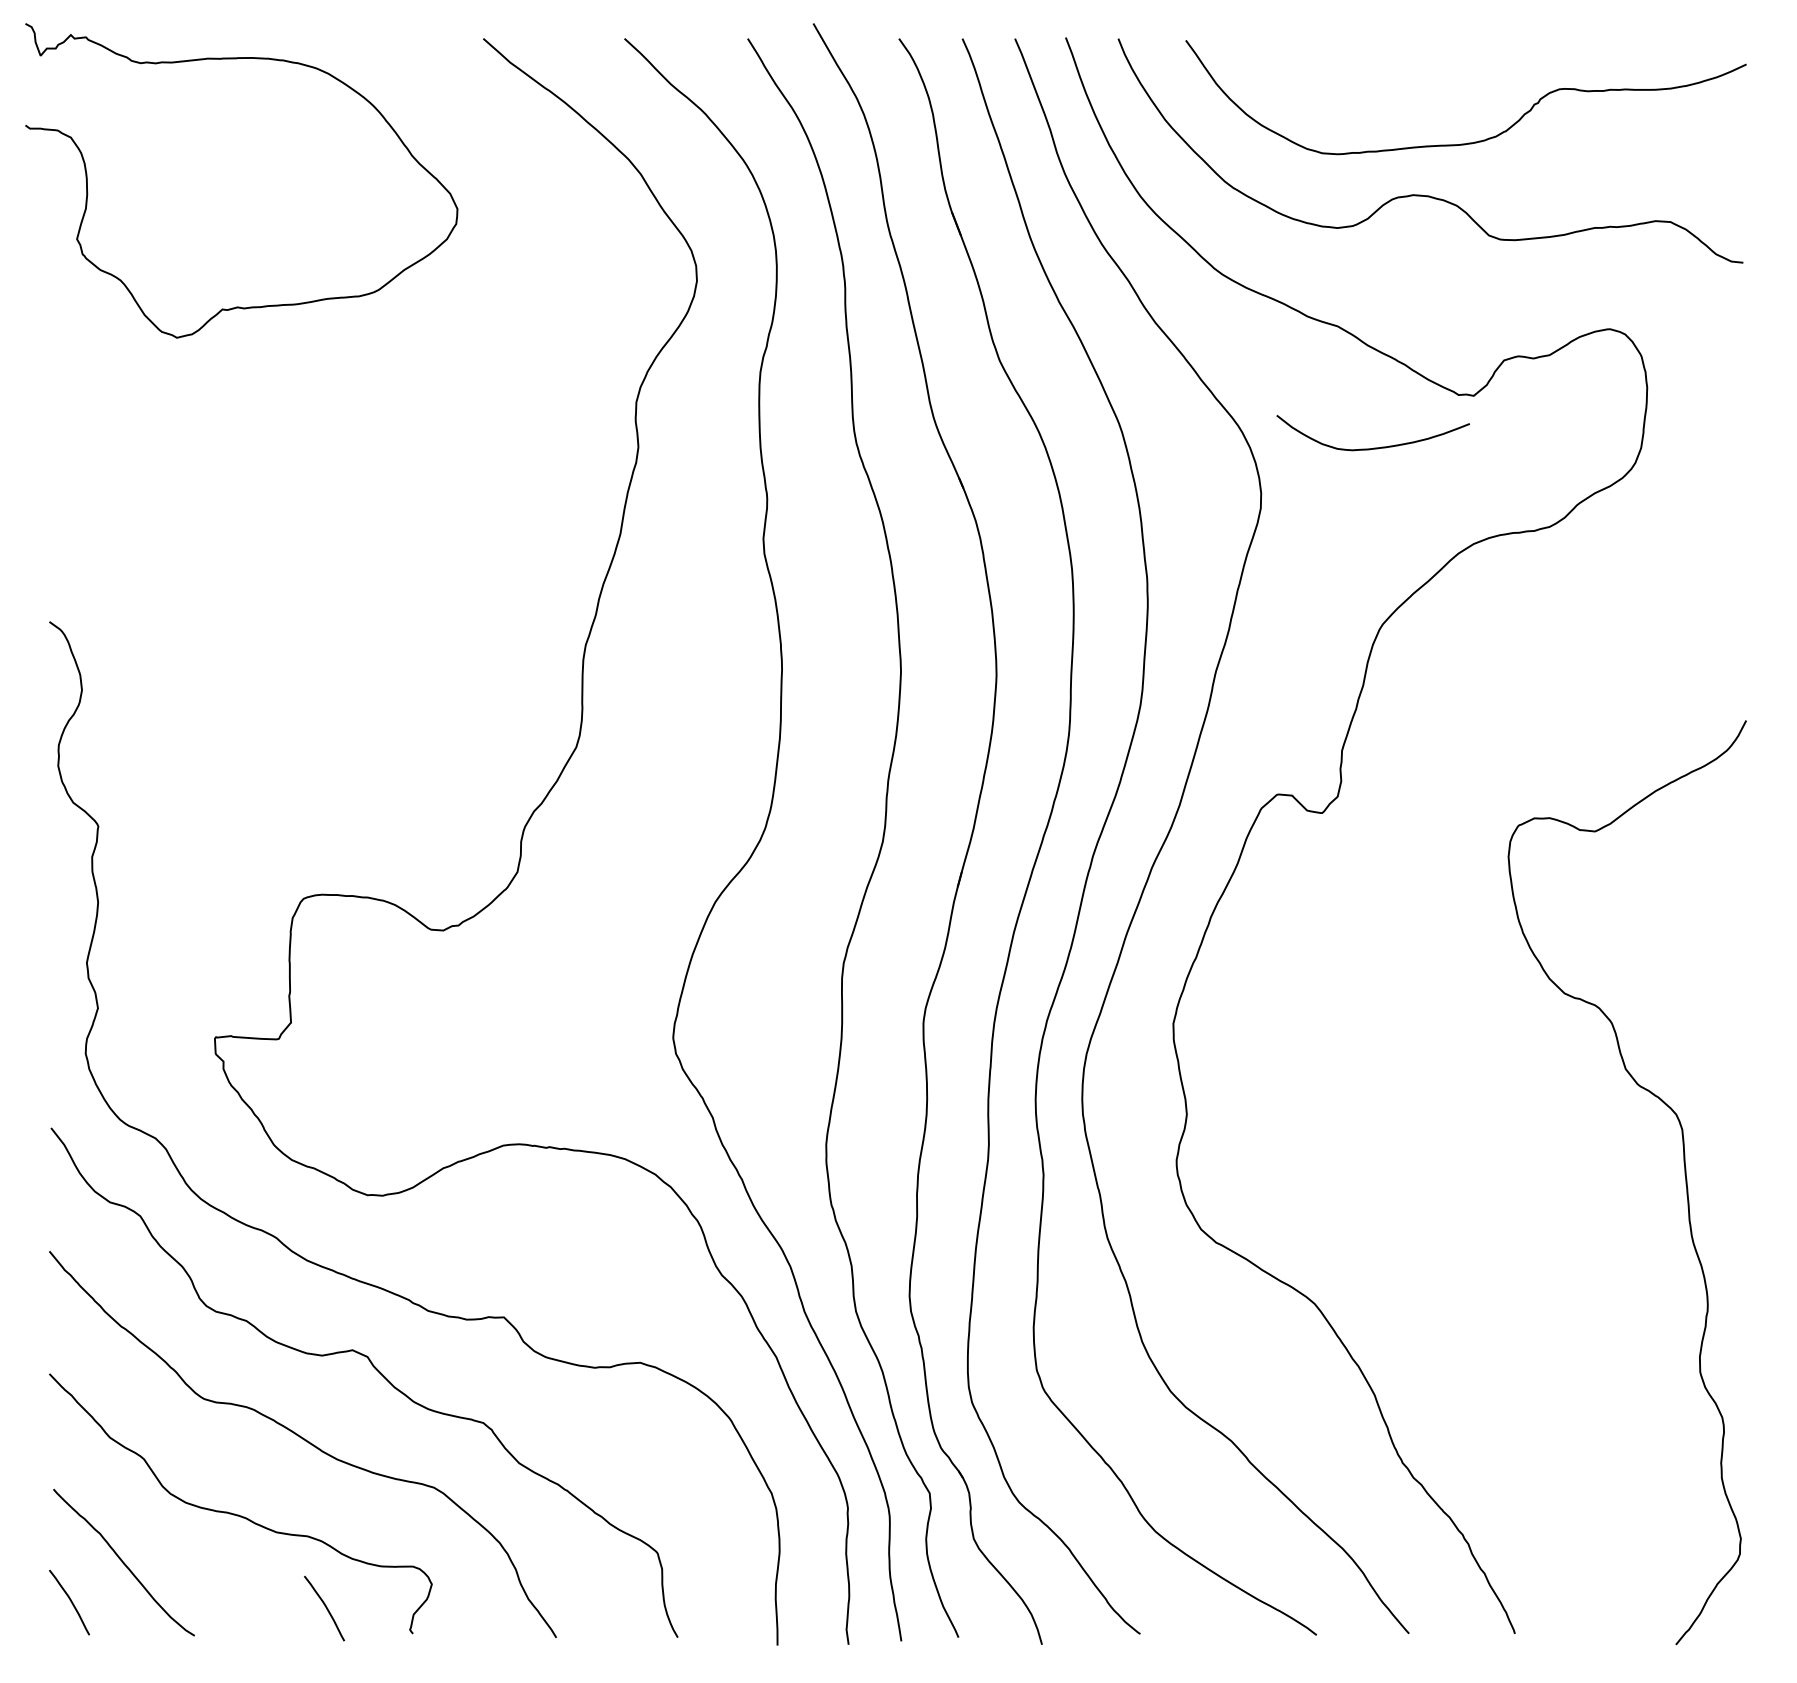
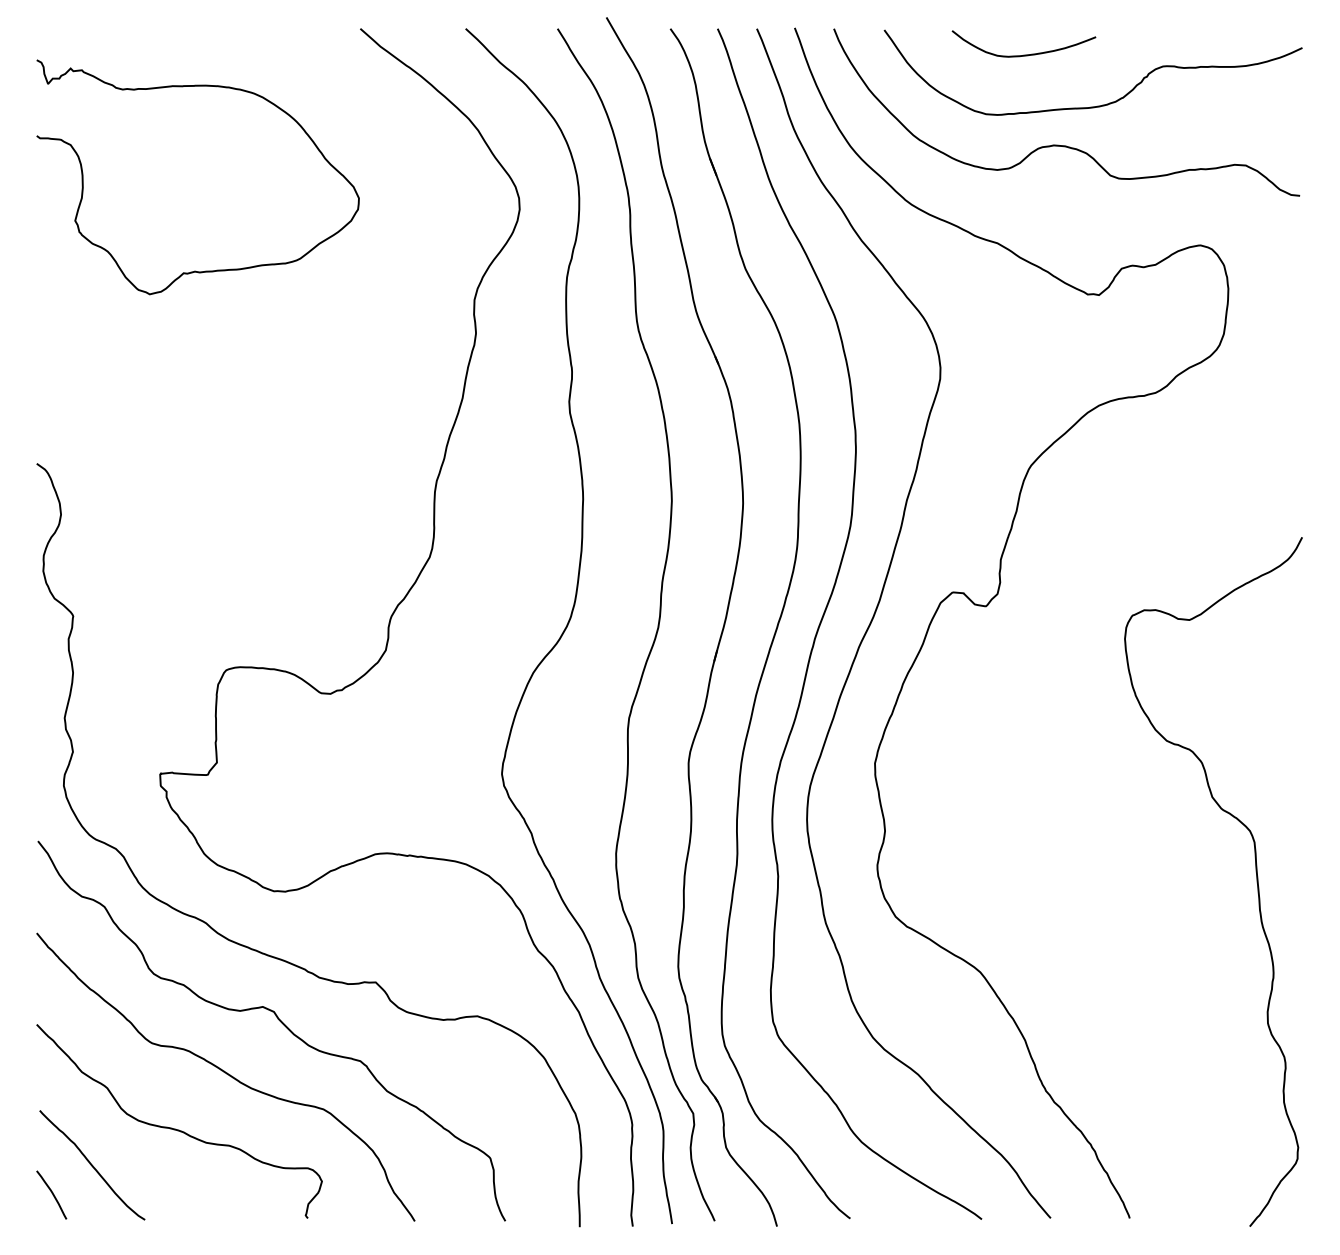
curve: (237, 59) -> (194, 86), moved
curve: (1373, 447) -> (1024, 54), moved
curve: (325, 1607) -> (242, 1198), removed

